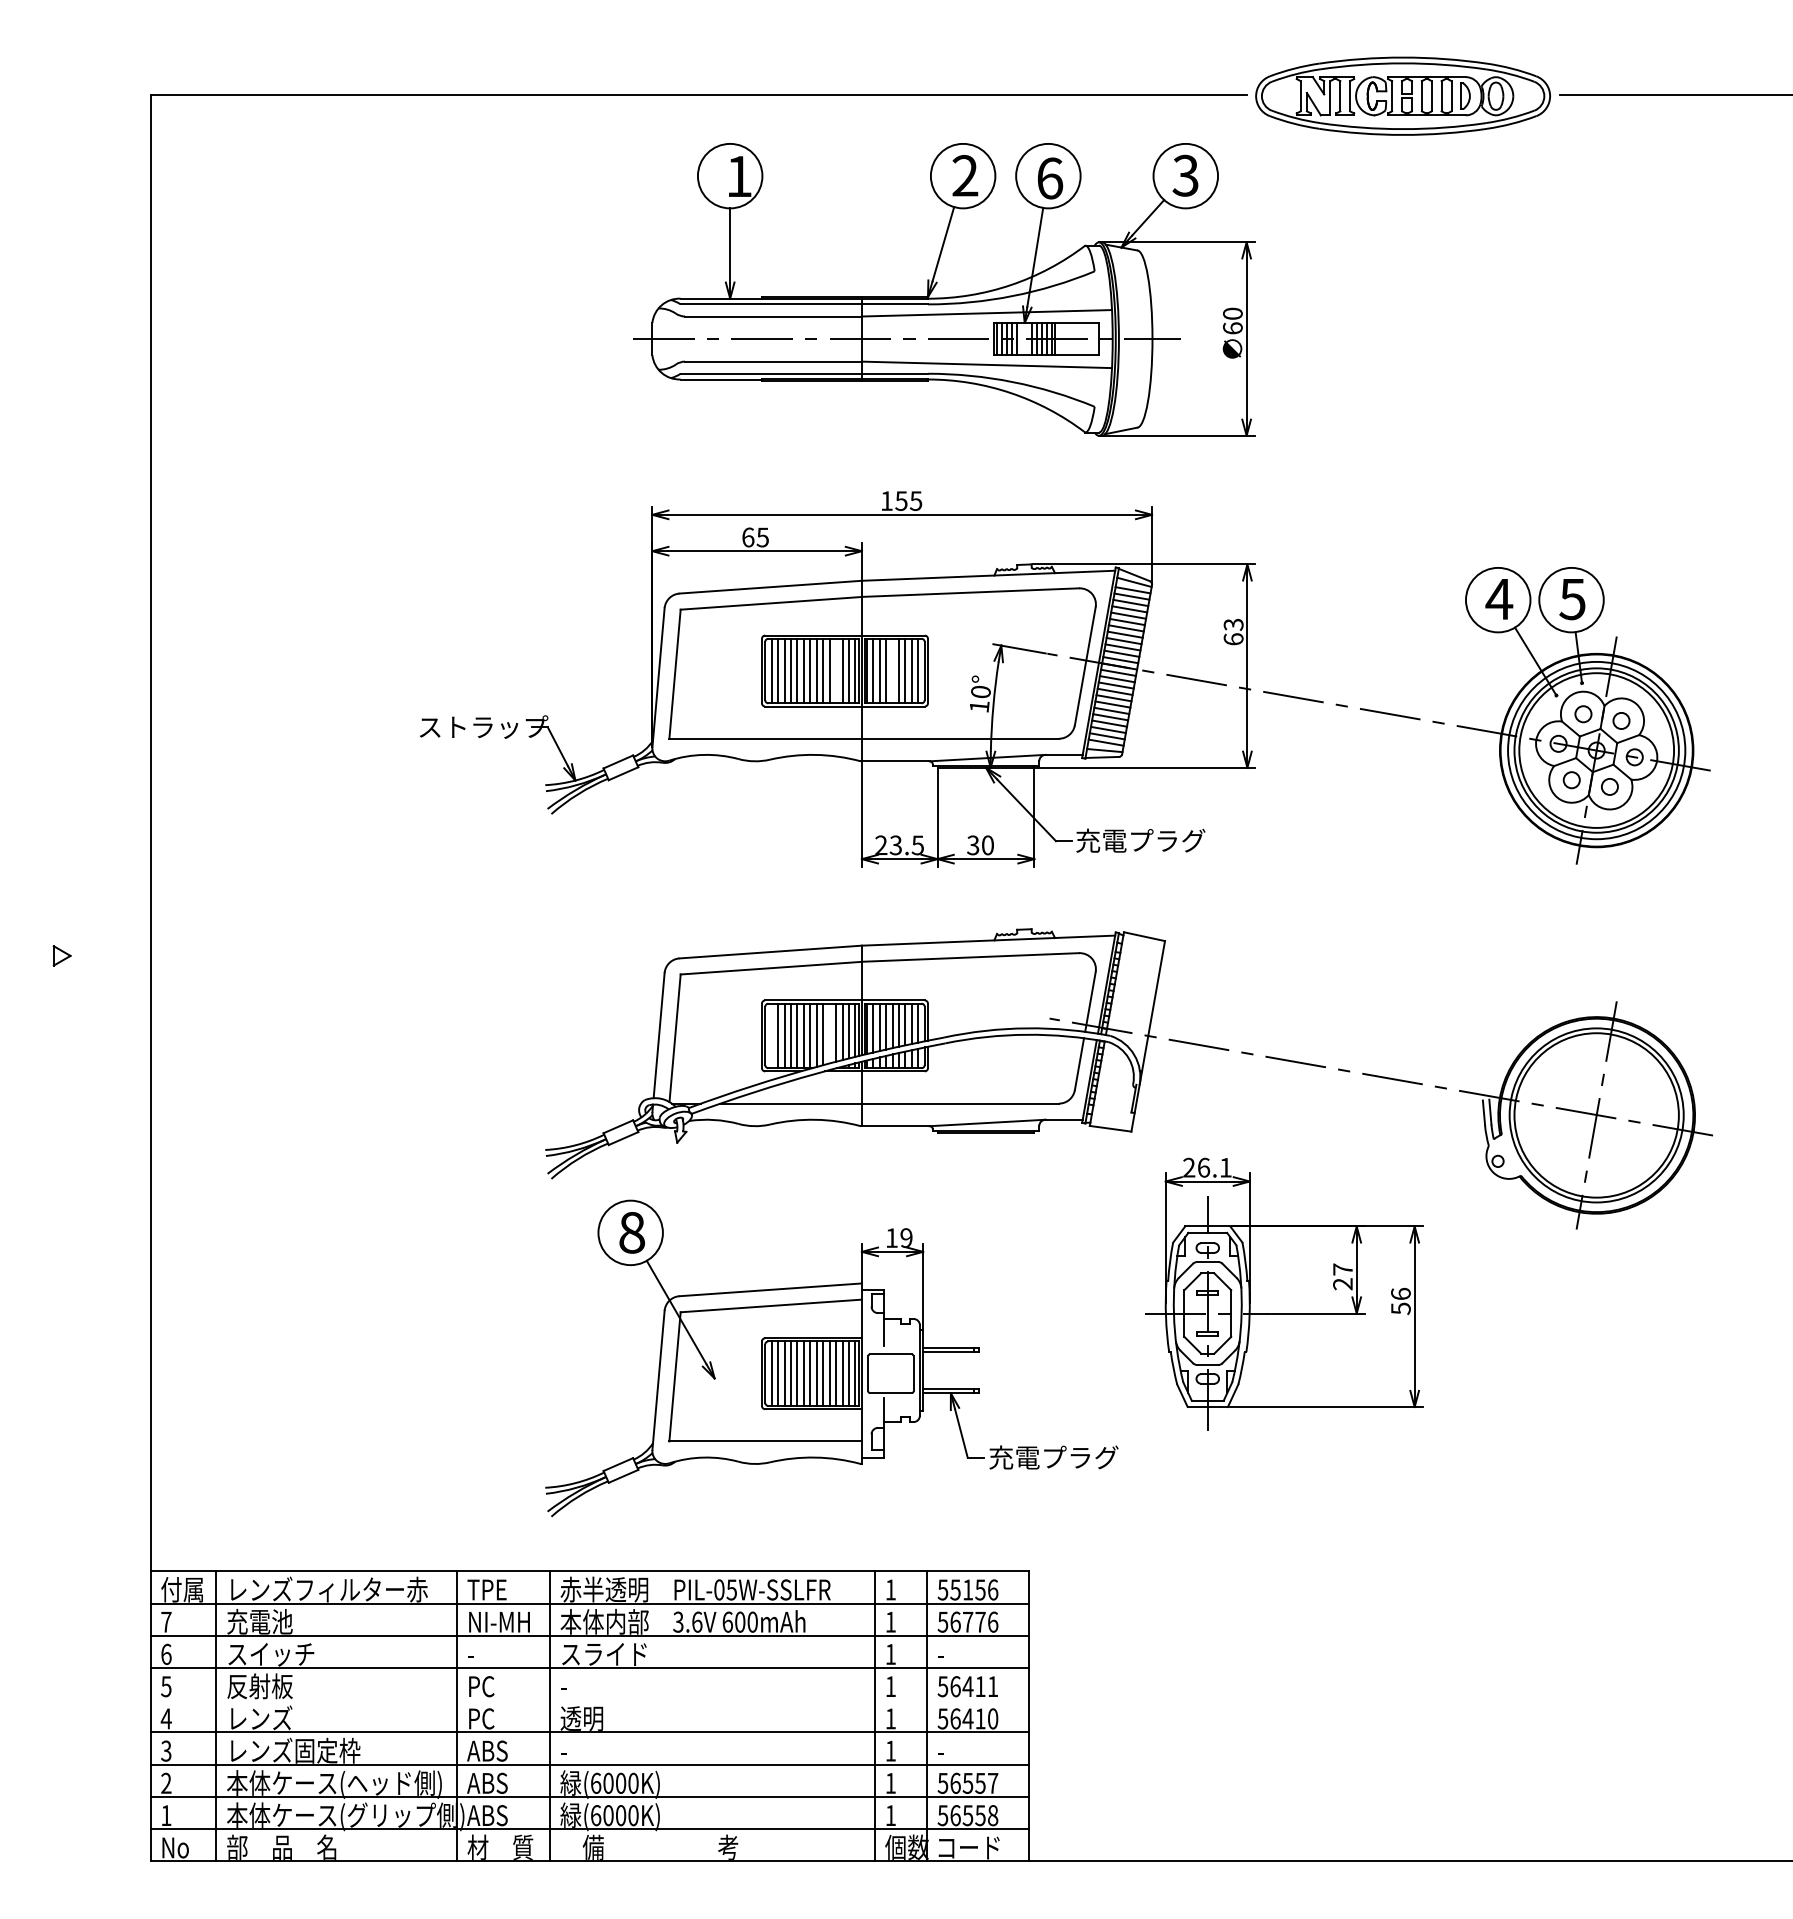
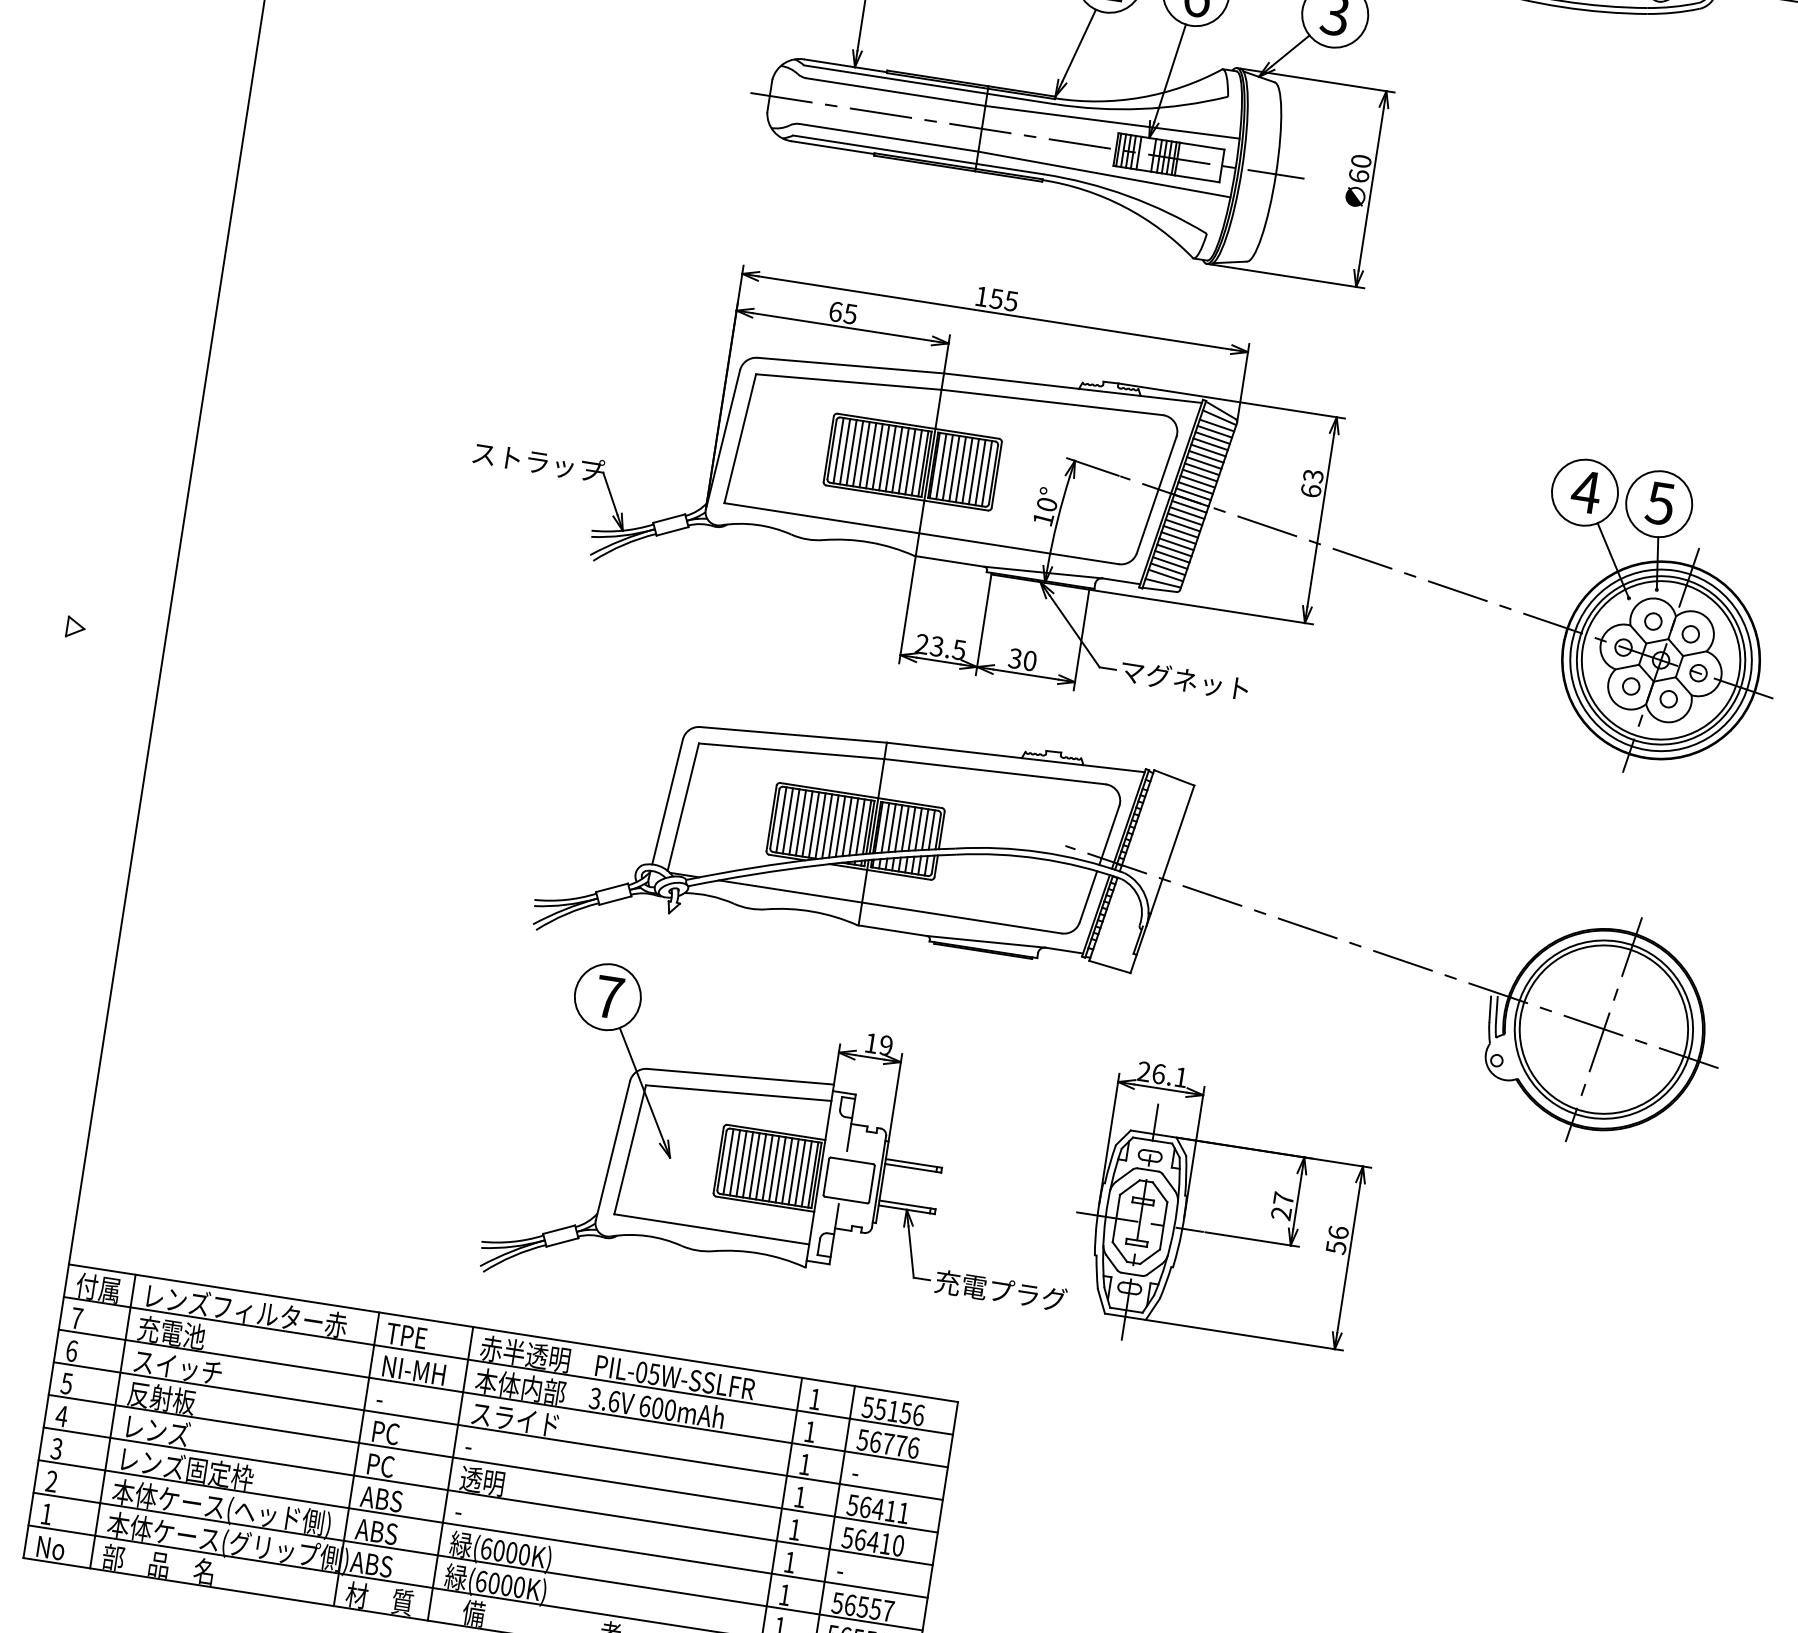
line: (836, 670) -> (904, 460), added
line: (892, 670) -> (960, 469), added
text: (1140, 840) -> (1185, 679), 充電プラグ -> マグネット
line: (829, 1033) -> (840, 826), added
line: (771, 1035) -> (781, 819), added
text: (632, 1232) -> (609, 997), 8 -> 7
part: (1284, 1293) -> (1220, 1213), moved
line: (589, 1700) -> (492, 1463), added

